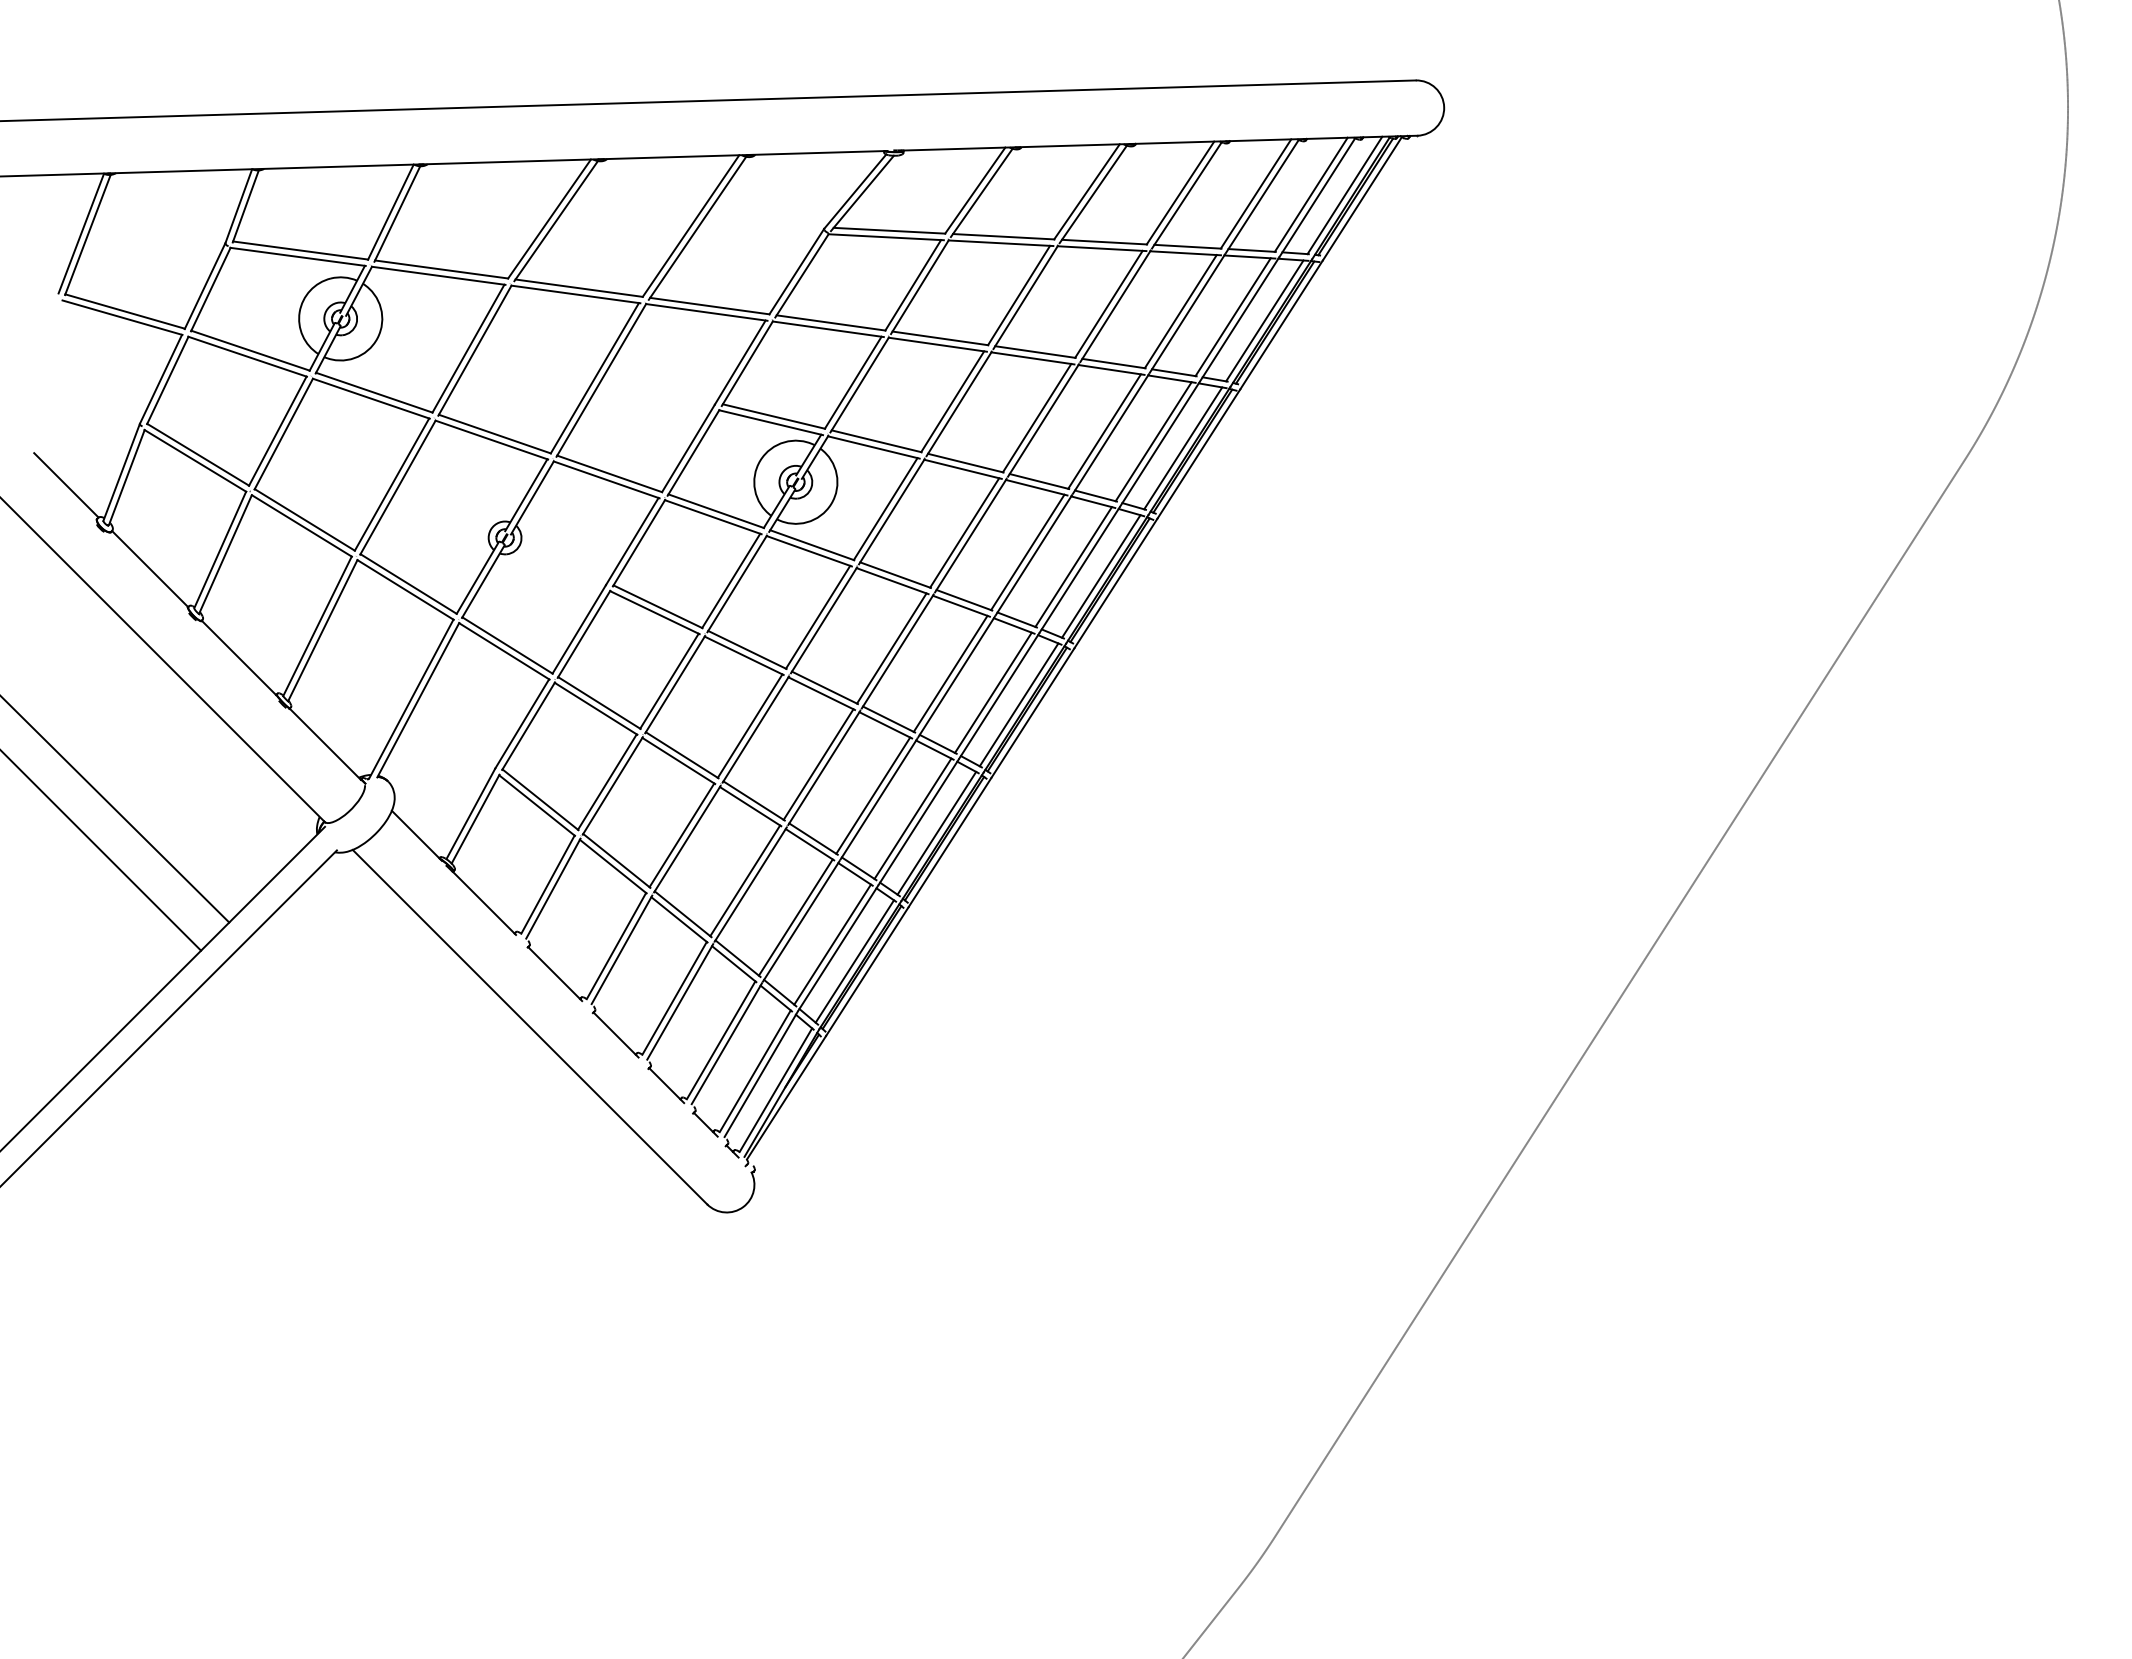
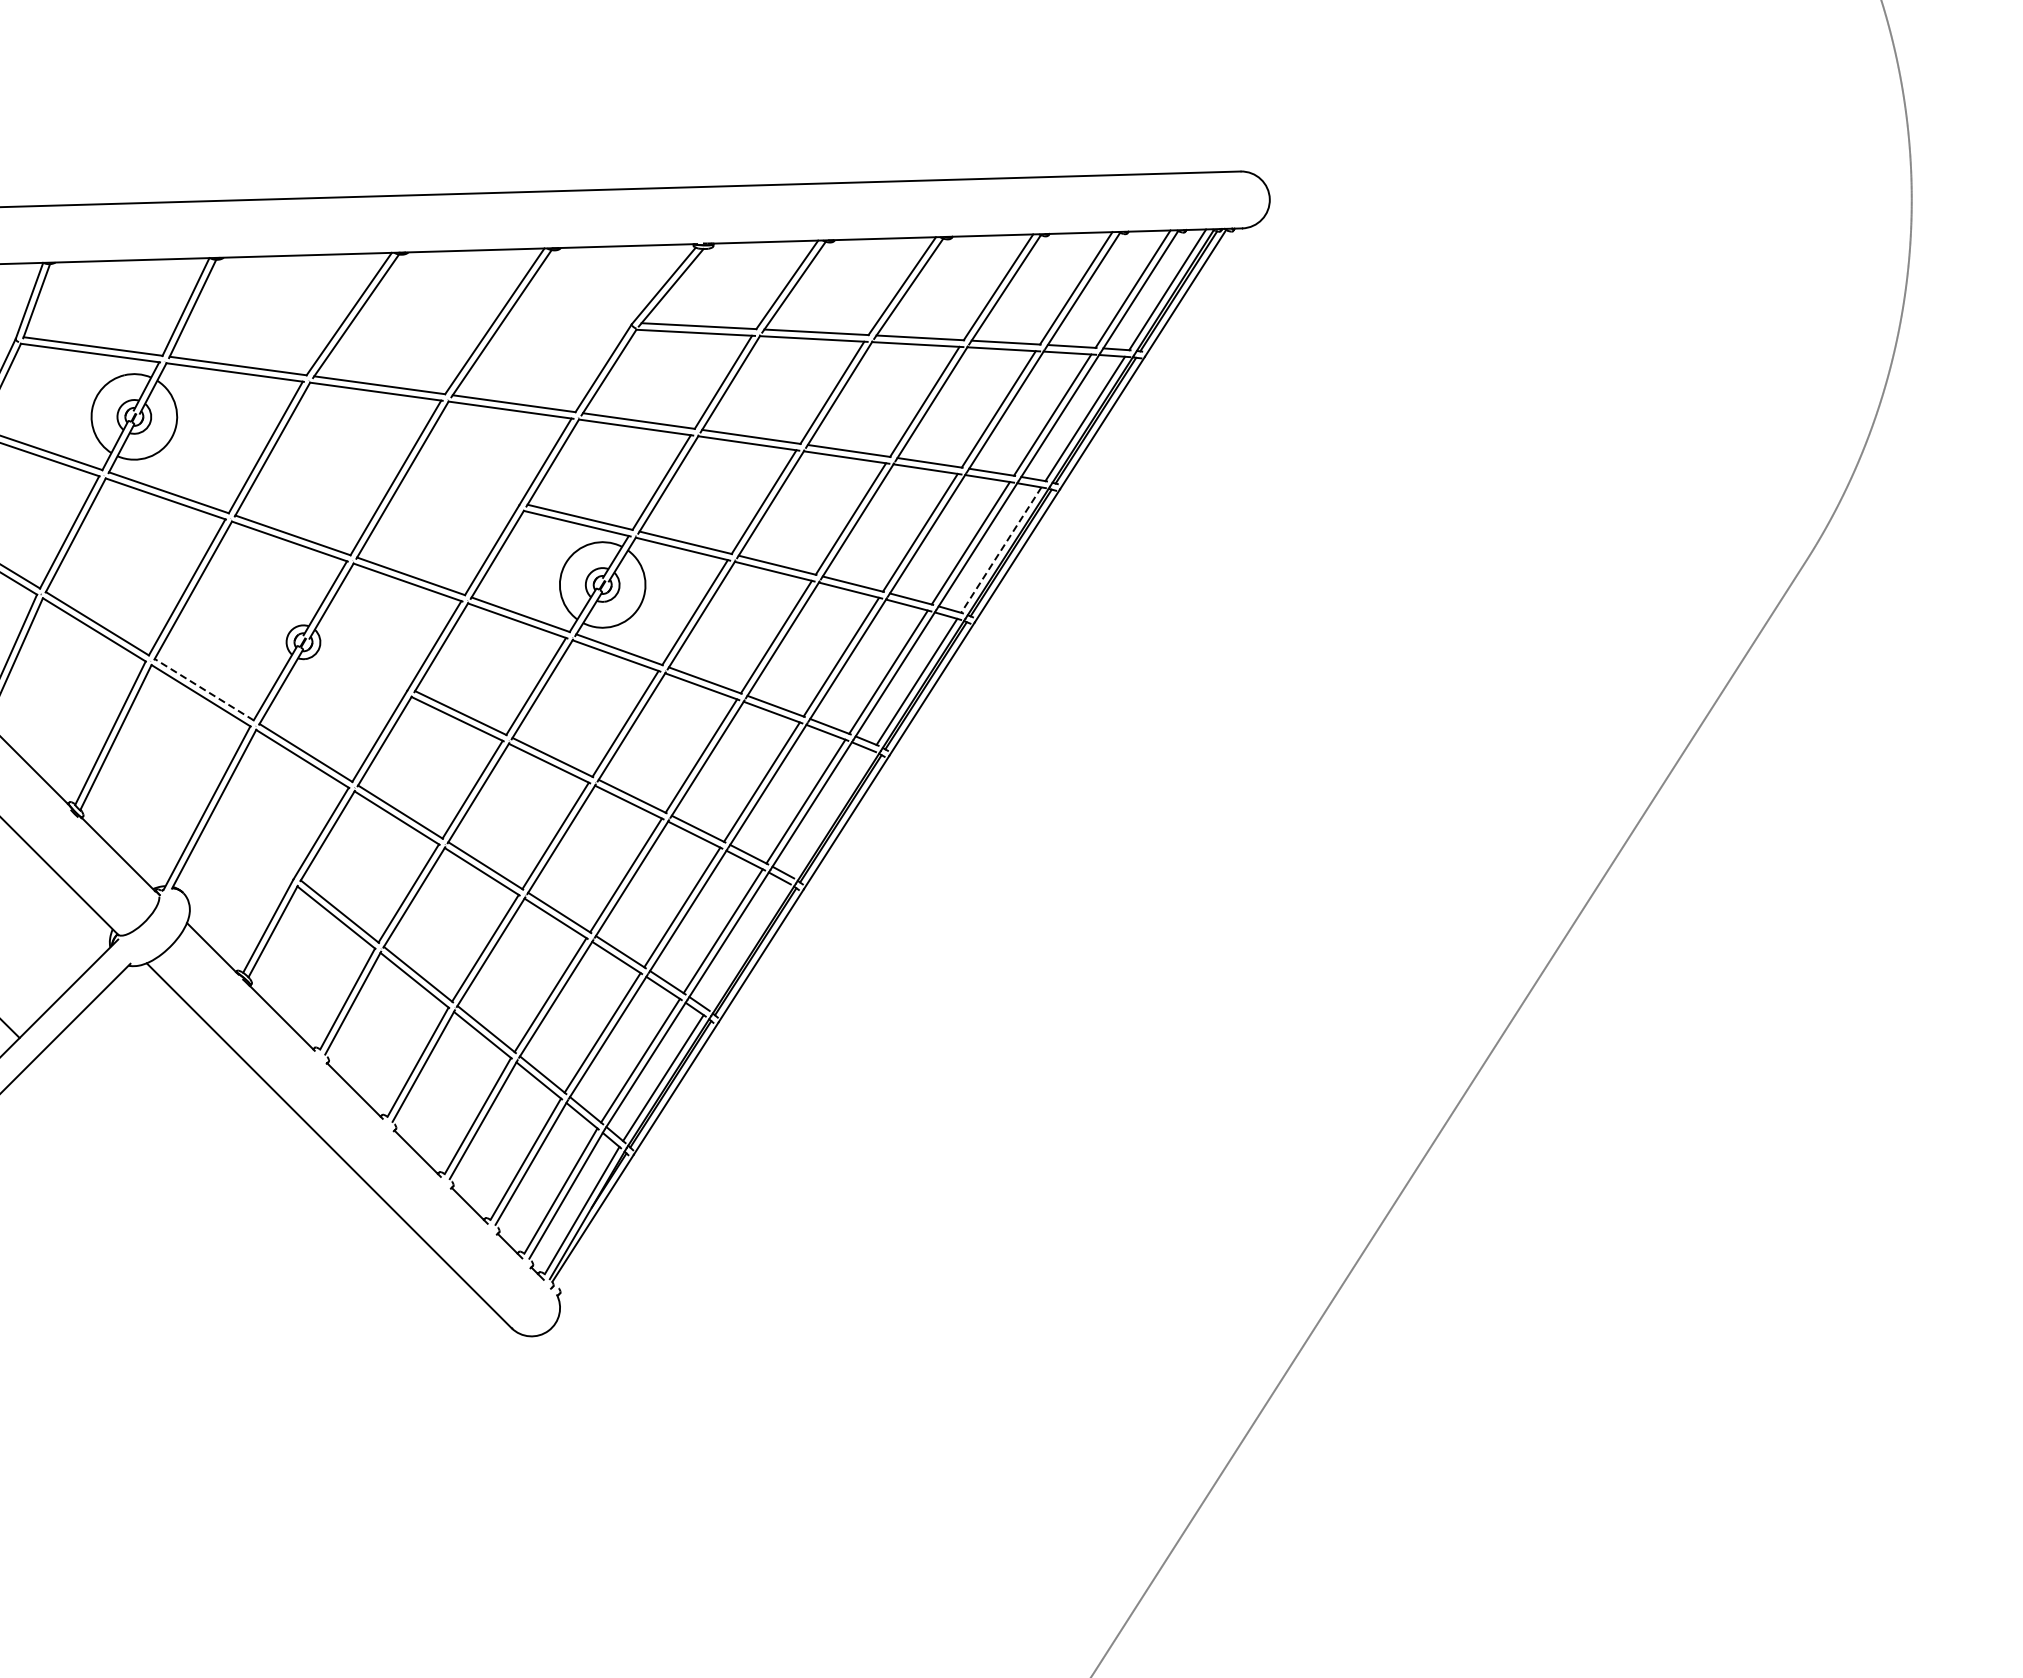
line: (1182, 448) -> (1000, 550), solid -> dashed
line: (408, 584) -> (204, 690), solid -> dashed
line: (1018, 704) -> (831, 813), removed
line: (936, 832) -> (747, 945), removed

